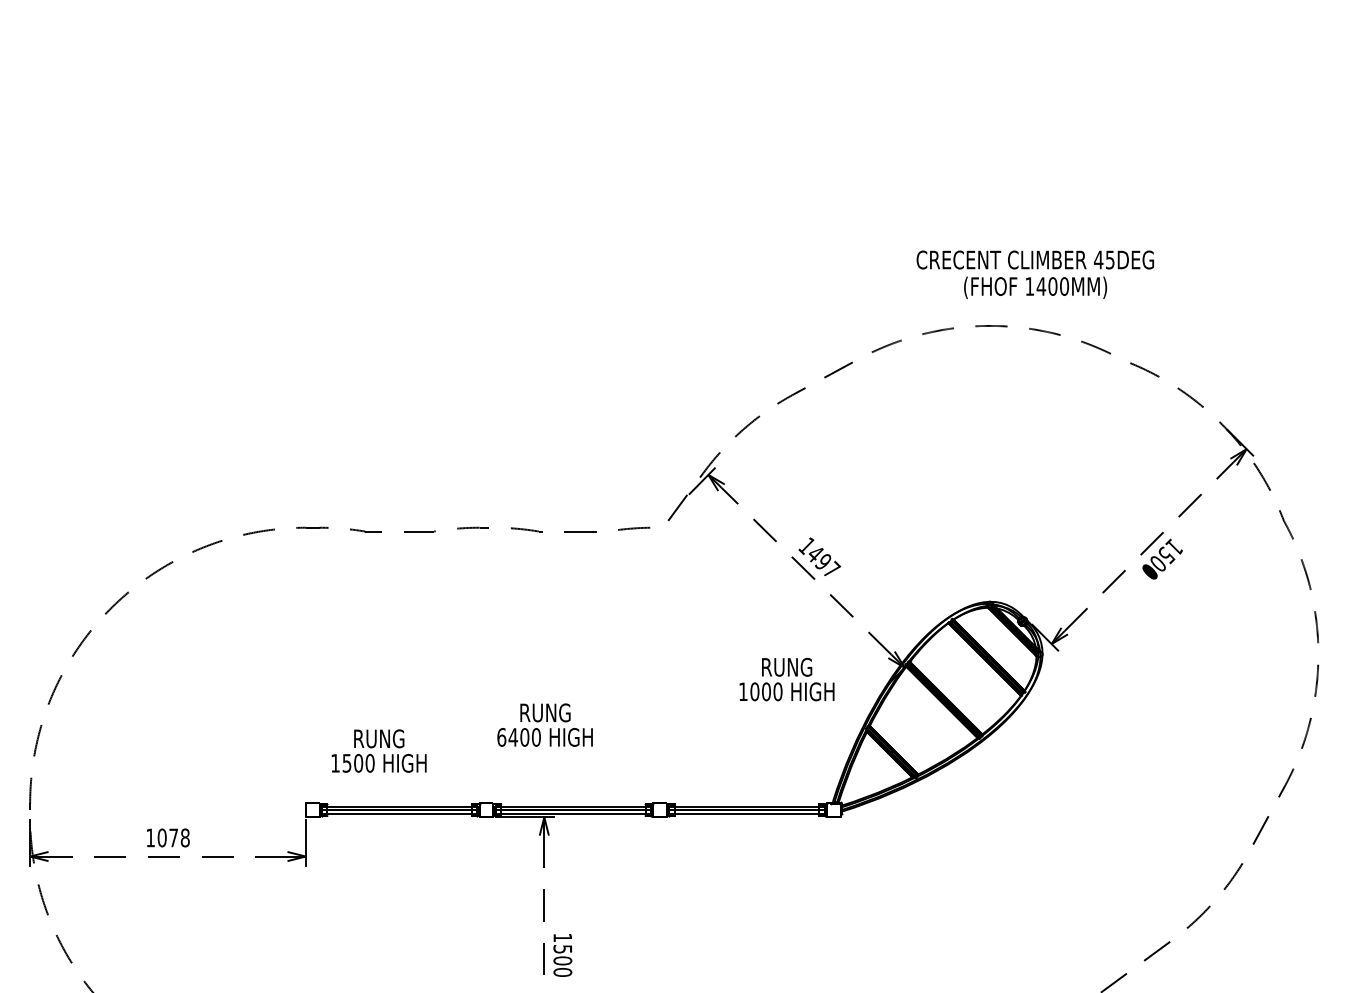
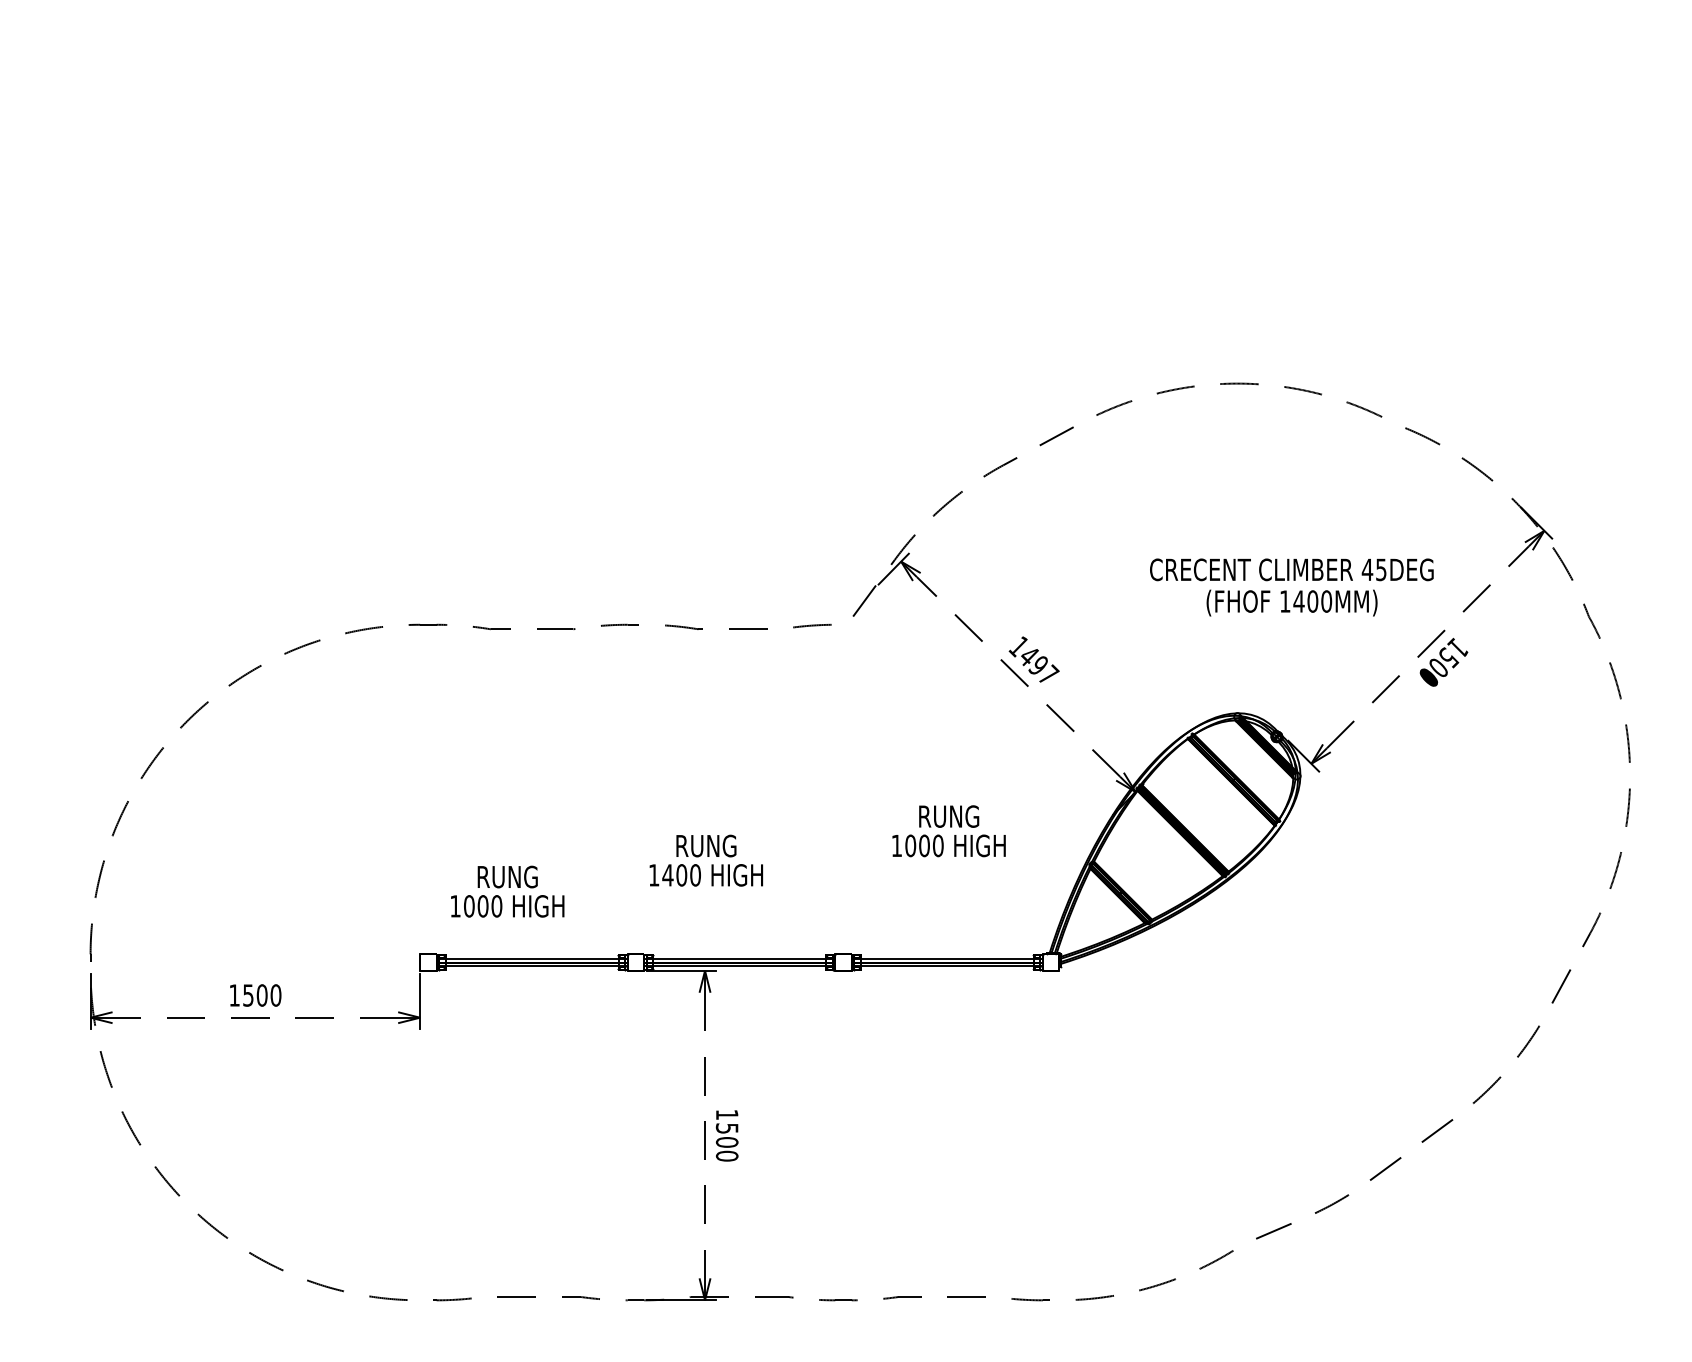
text: (1035, 274) -> (1291, 587), moved
text: (786, 679) -> (948, 831), moved
text: (501, 737) -> (653, 875), 6400 -> 1400
text: (347, 763) -> (469, 906), 1500 -> 1000
text: (173, 837) -> (262, 995), 1078 -> 1500

